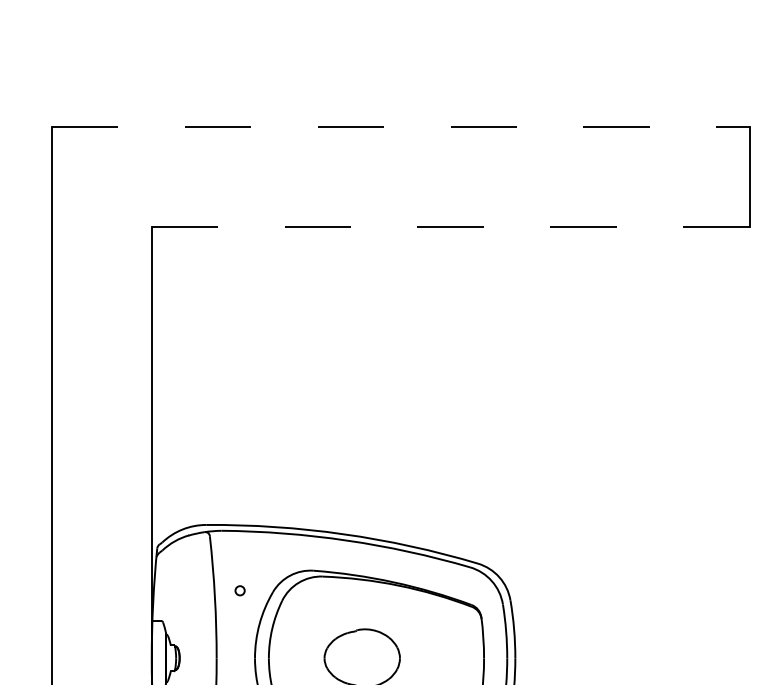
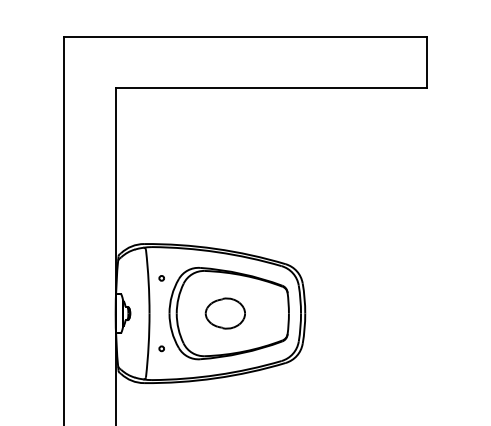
line: (400, 126) -> (245, 36), dashed -> solid
line: (450, 226) -> (271, 88), dashed -> solid

